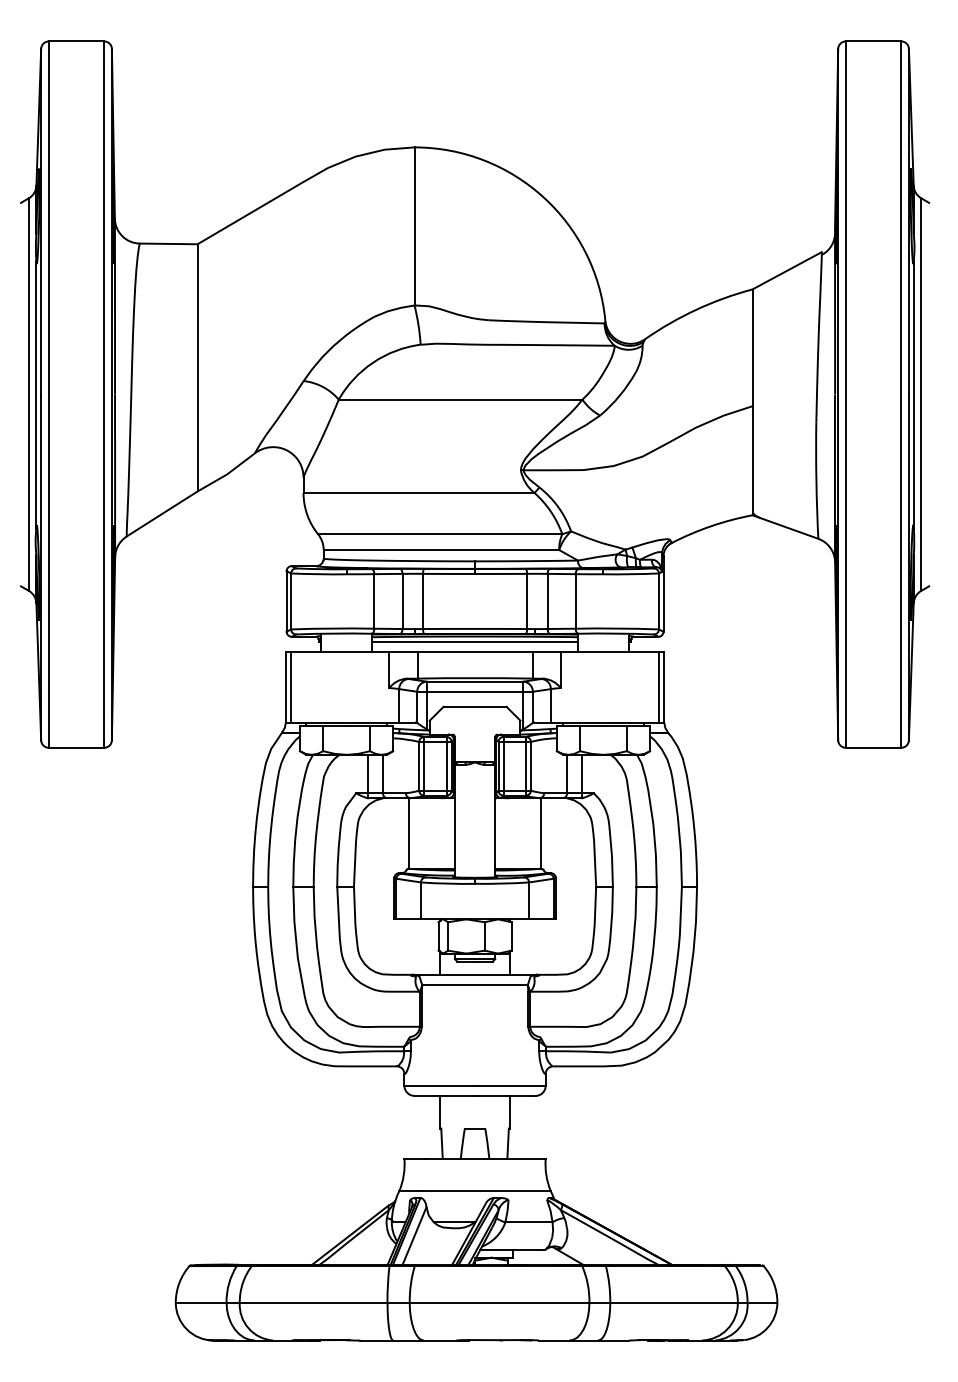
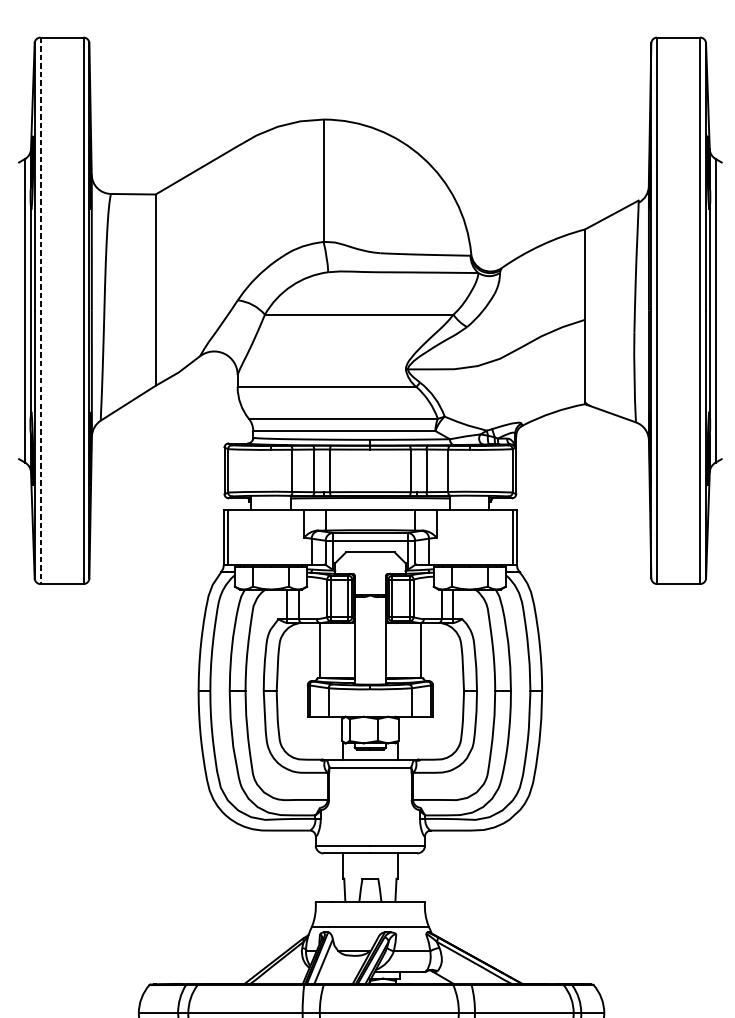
line: (48, 395) -> (40, 311), solid -> dashed
line: (474, 641) -> (369, 501), removed

